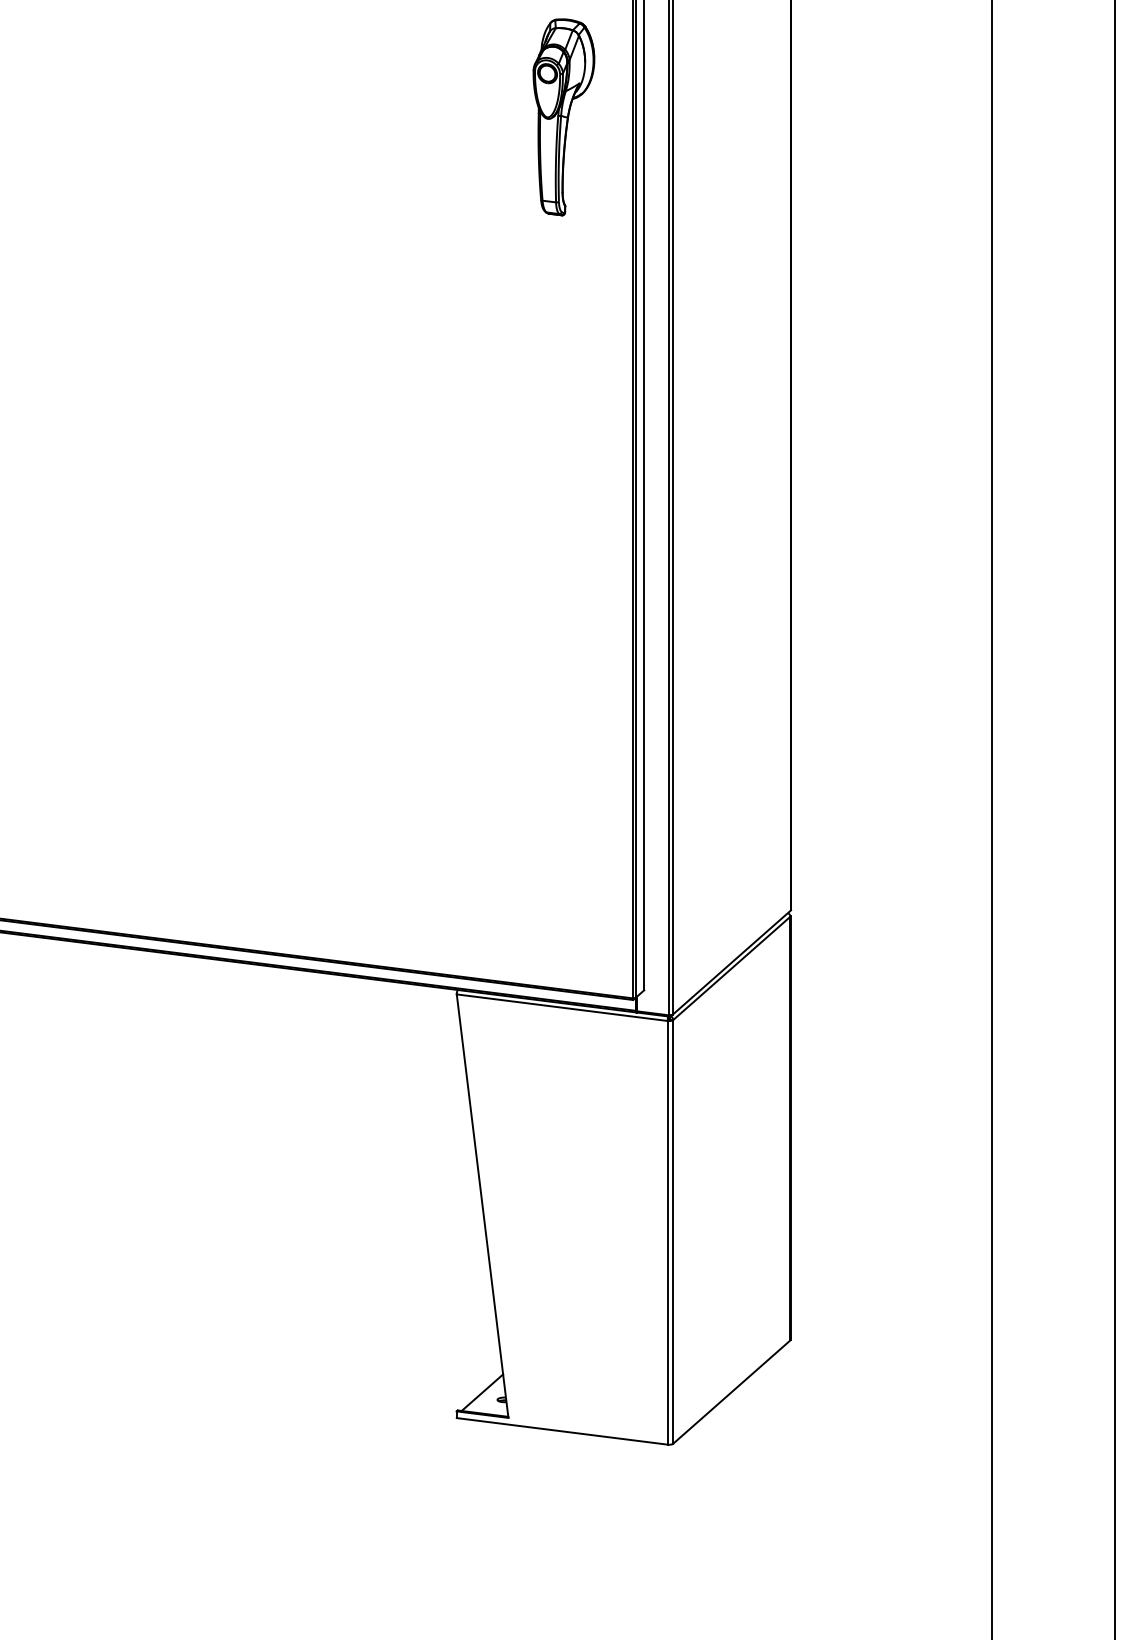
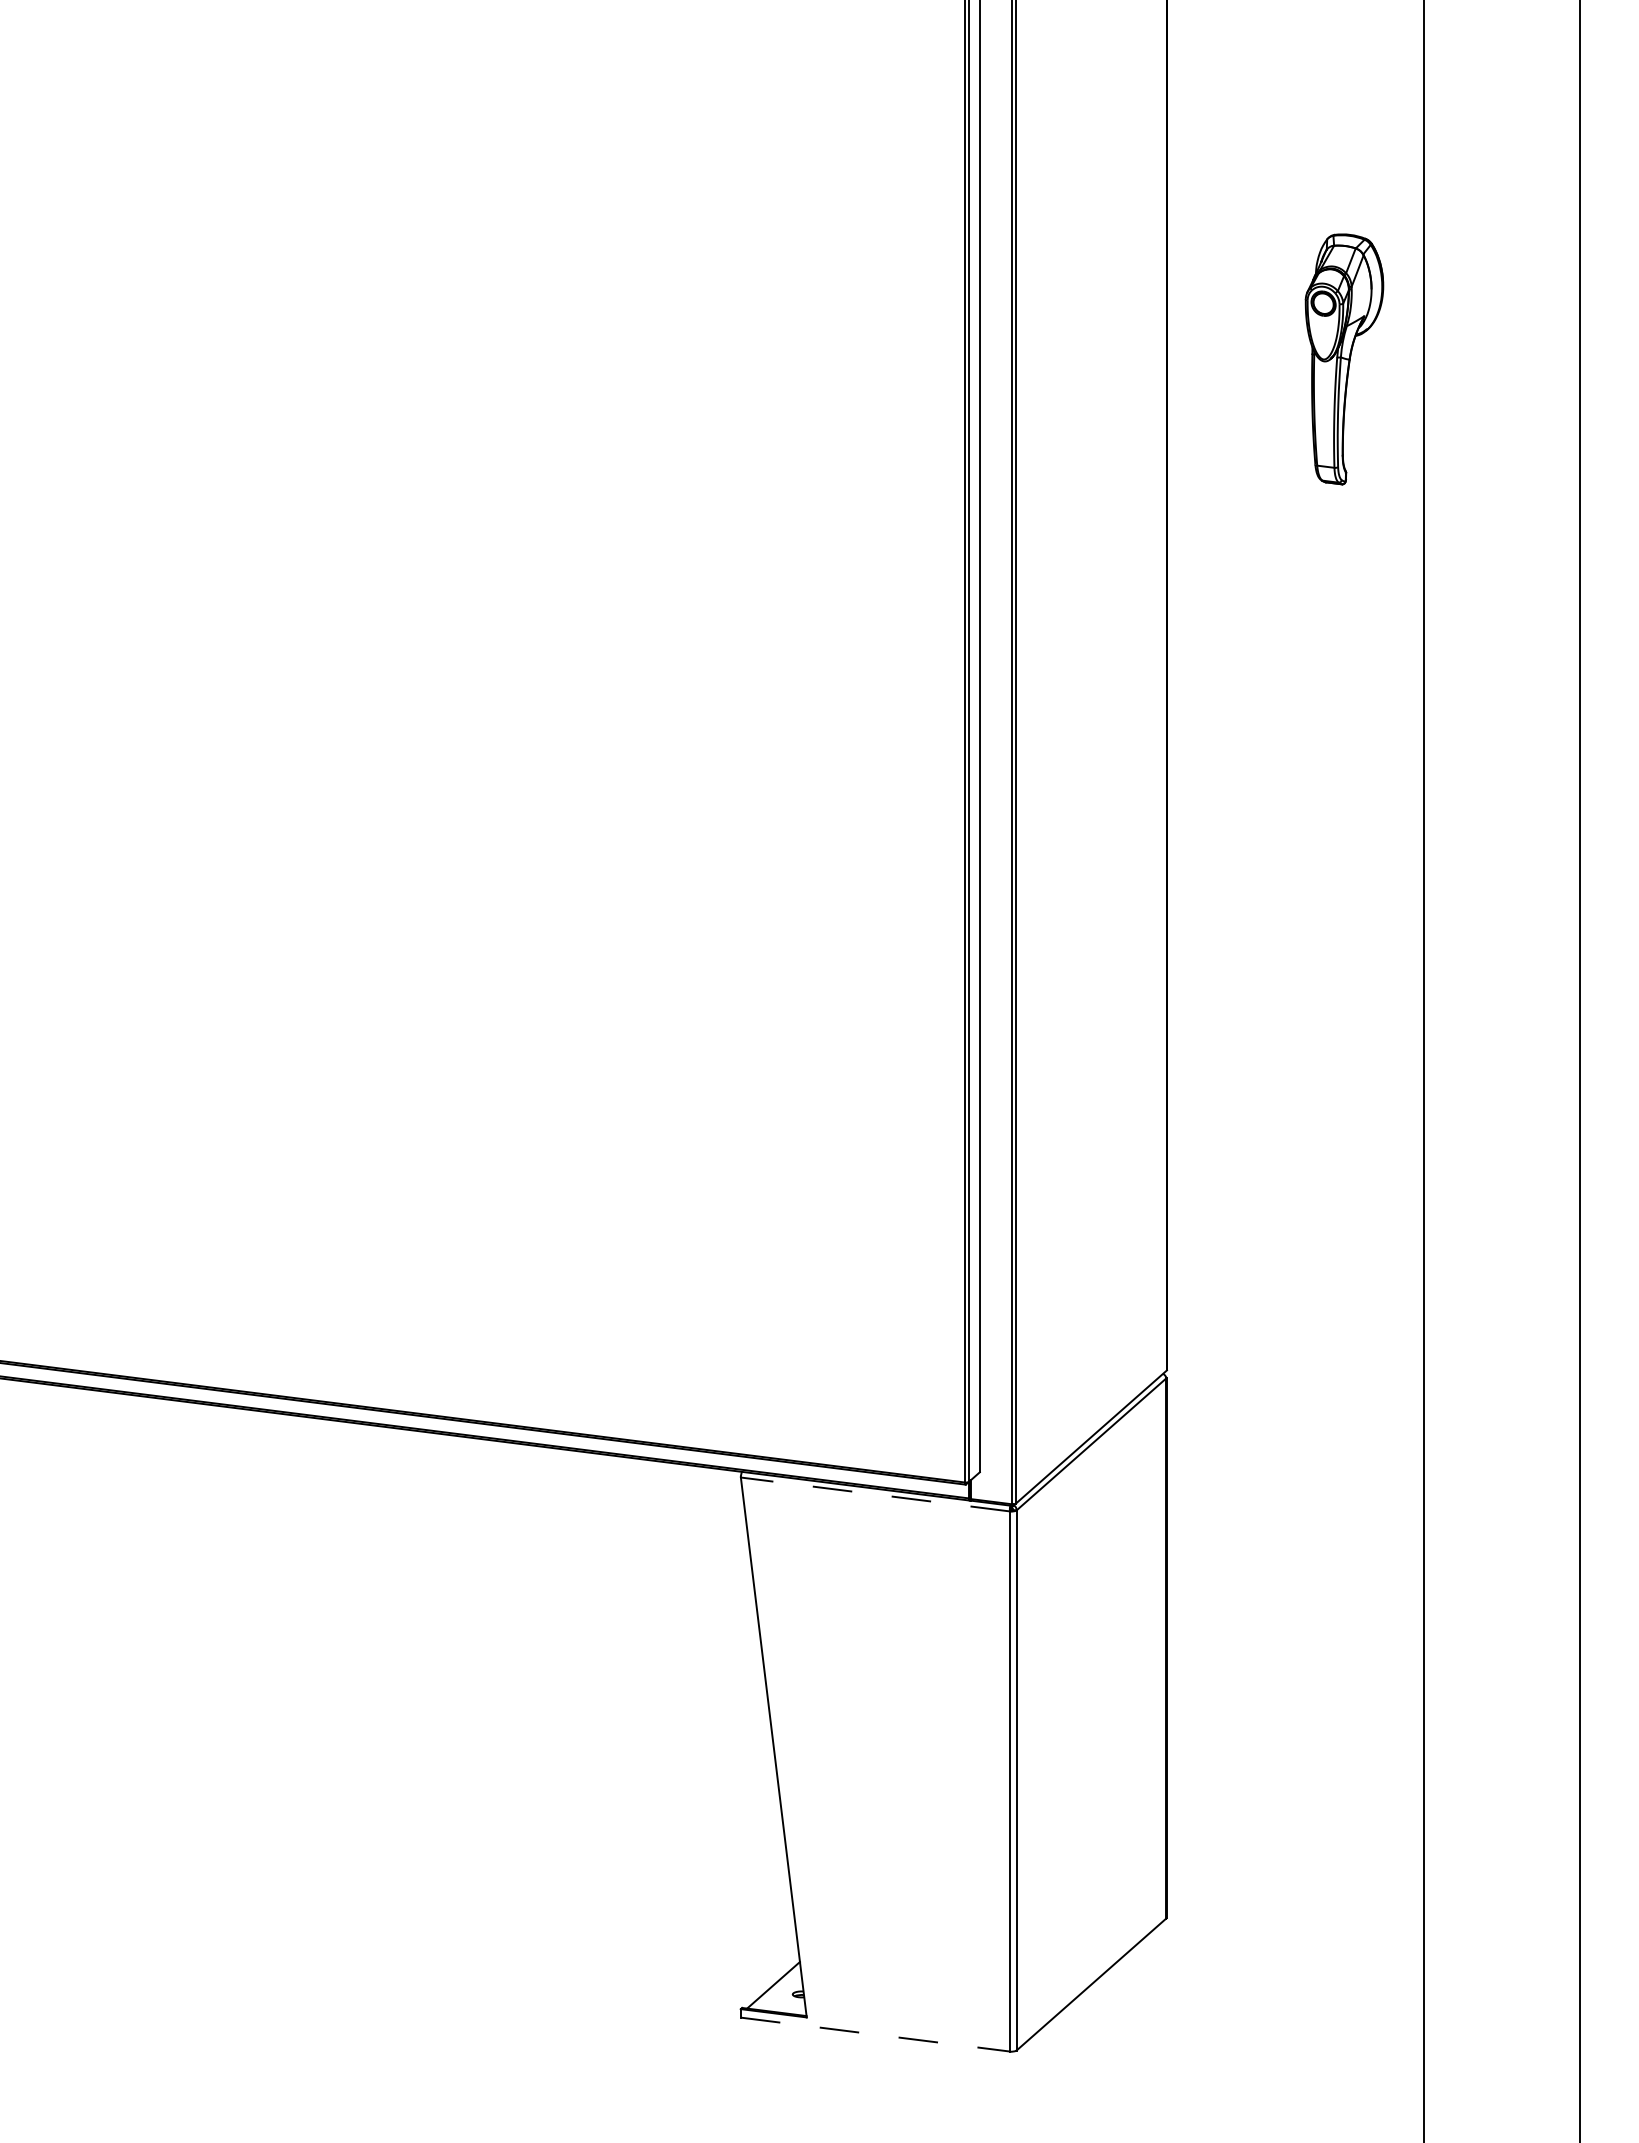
part: (563, 117) -> (1344, 359), moved
line: (562, 1007) -> (875, 1494), solid -> dashed
line: (562, 1431) -> (875, 2034), solid -> dashed

